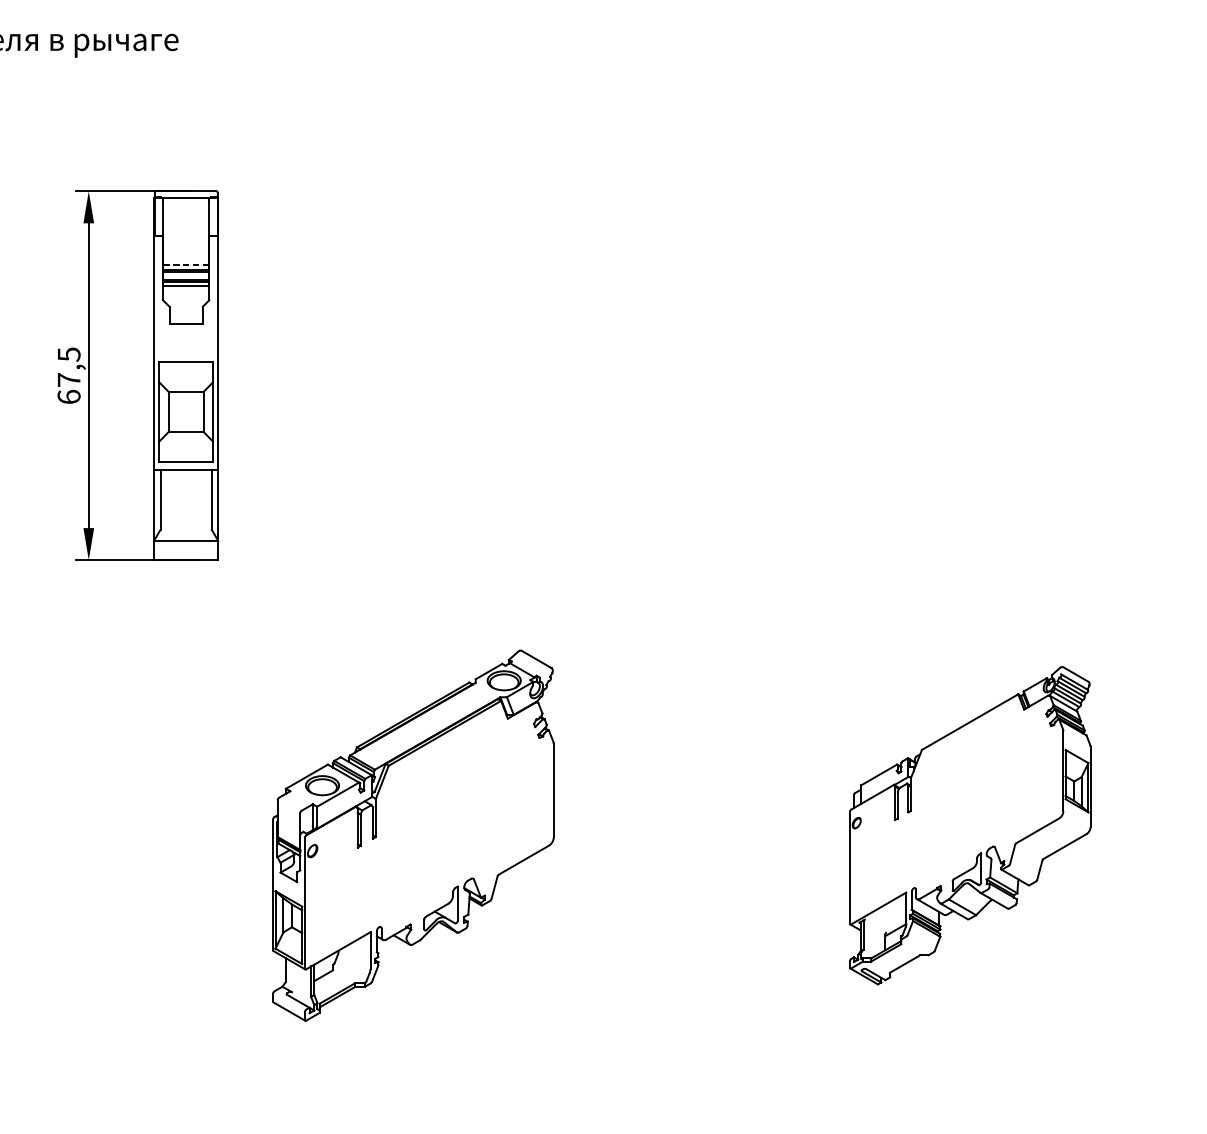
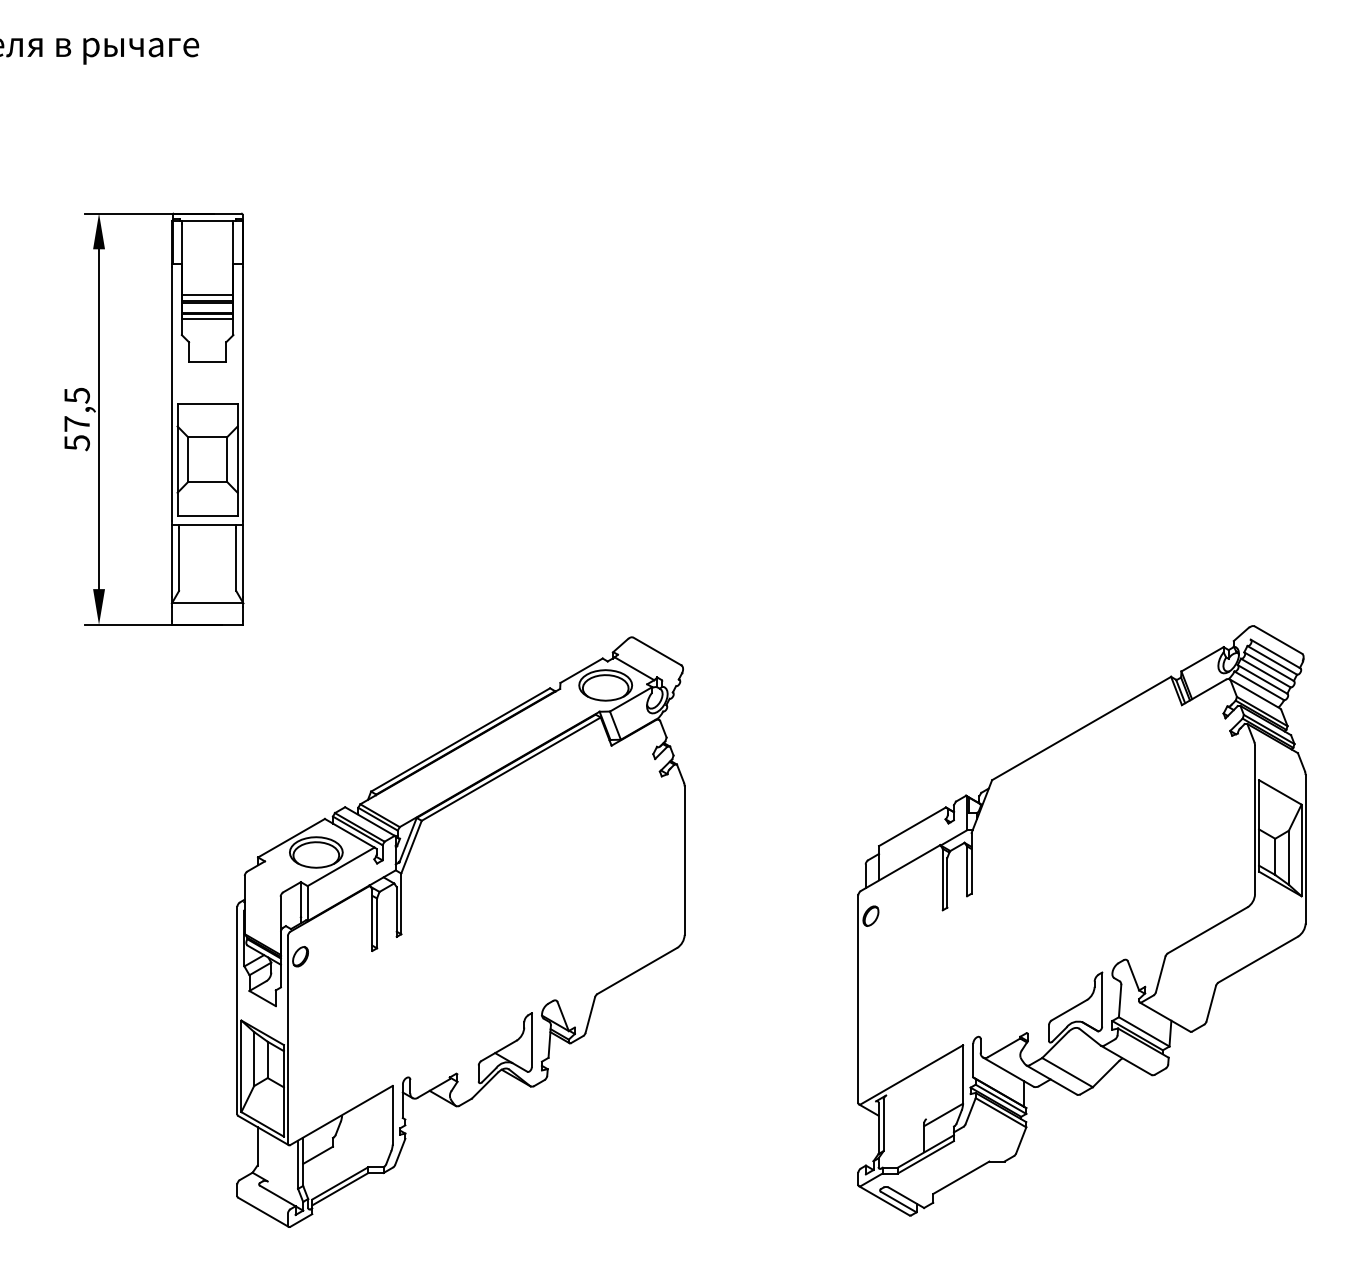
line: (186, 264) -> (208, 295), dashed -> solid
text: (68, 397) -> (76, 443), 67,5 -> 57,5
part: (969, 825) -> (1081, 920), size x1.67
part: (412, 835) -> (460, 931), size x1.43

